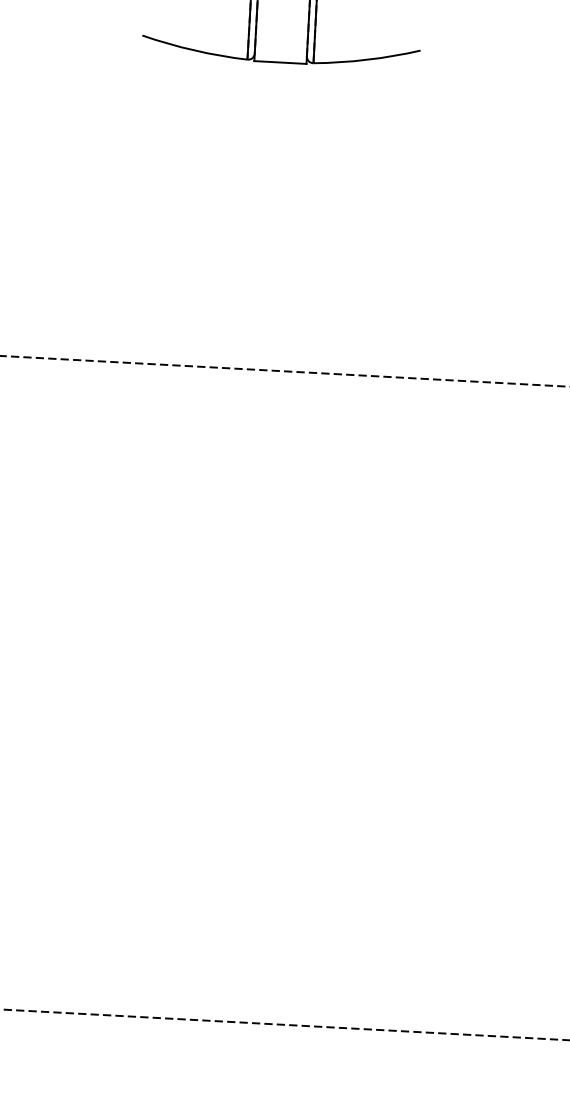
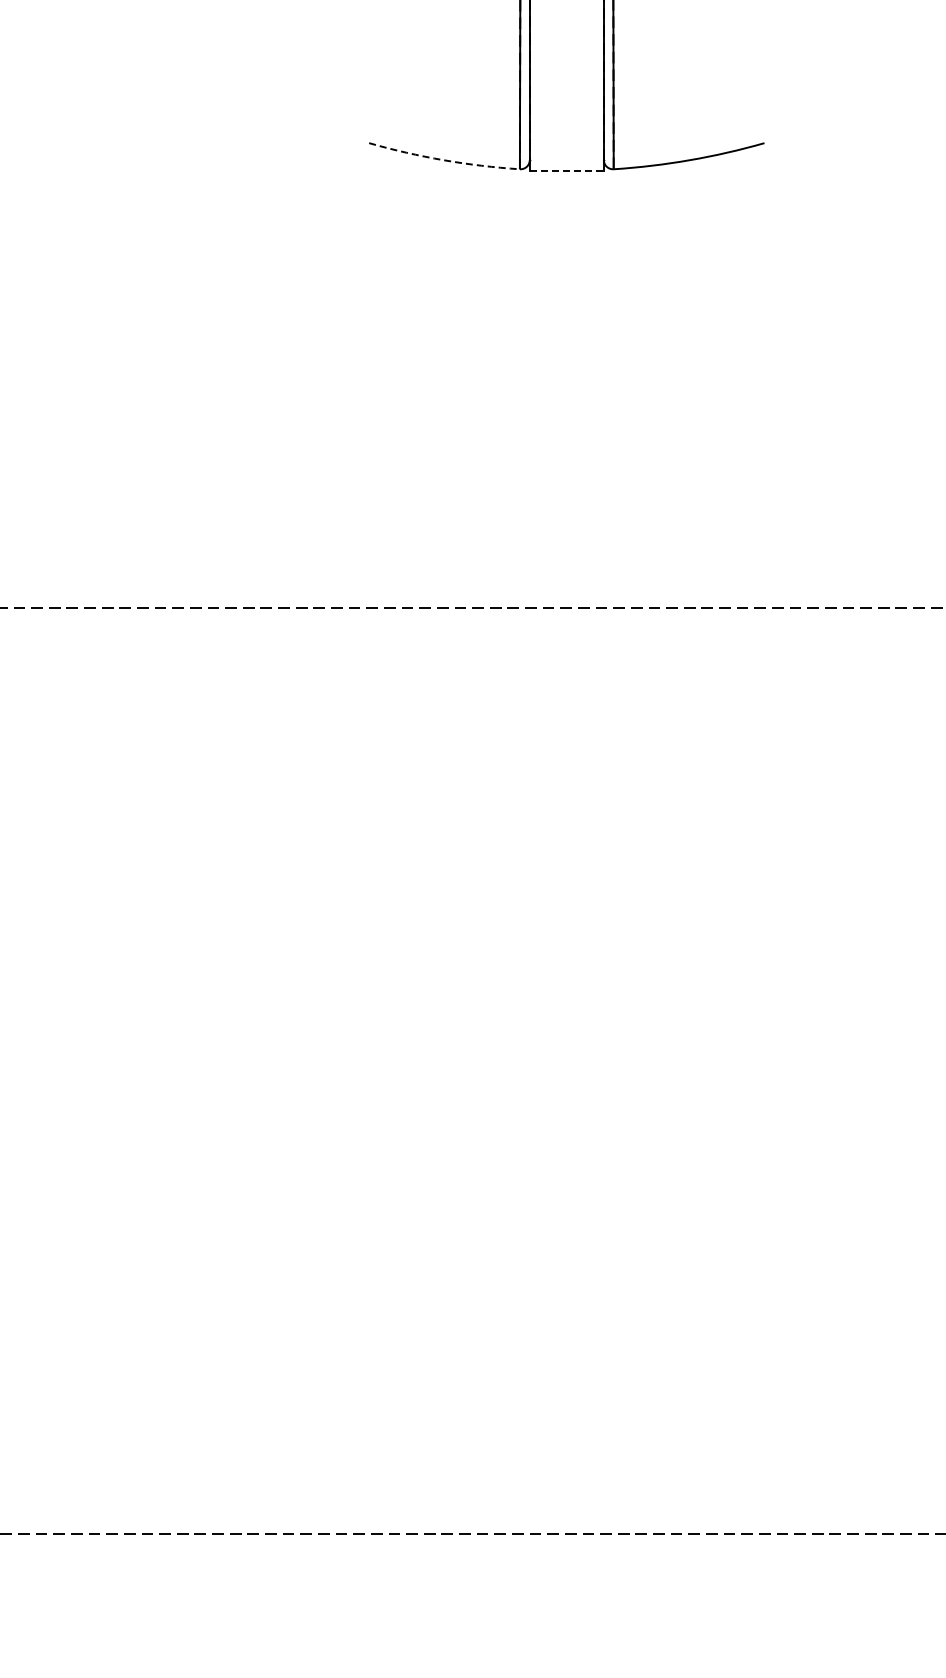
arc: (194, 50) -> (443, 160), solid -> dashed
line: (280, 62) -> (567, 170), solid -> dashed

